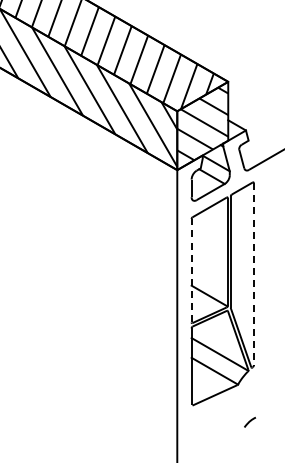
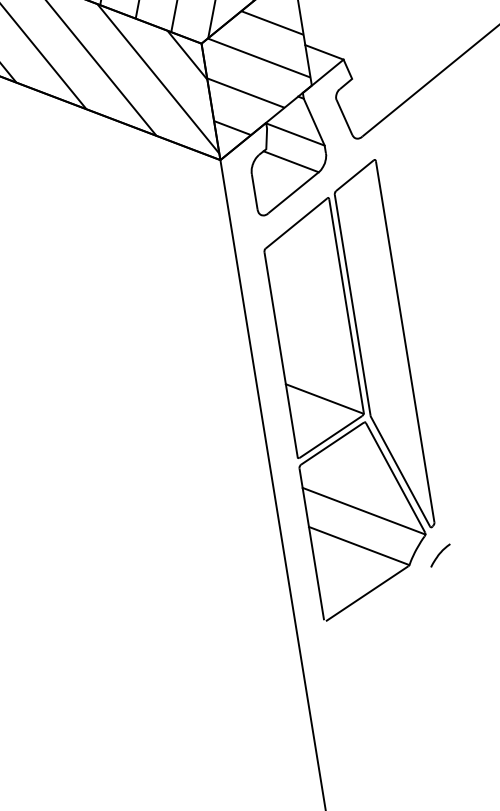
line: (191, 270) -> (280, 354), dashed -> solid
line: (253, 274) -> (404, 342), dashed -> solid
line: (249, 421) -> (438, 553), moved

